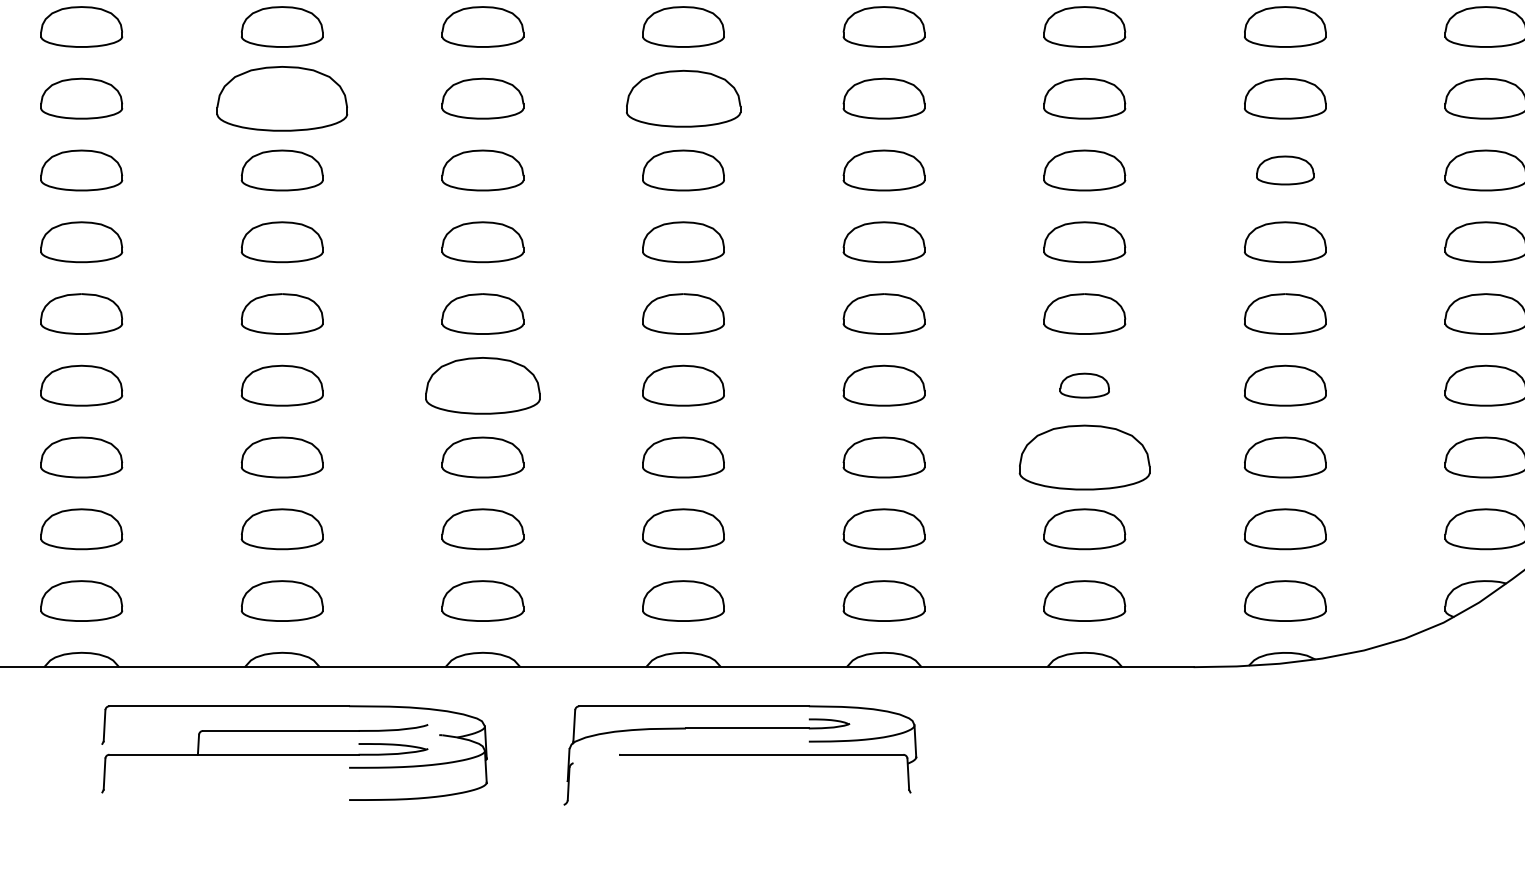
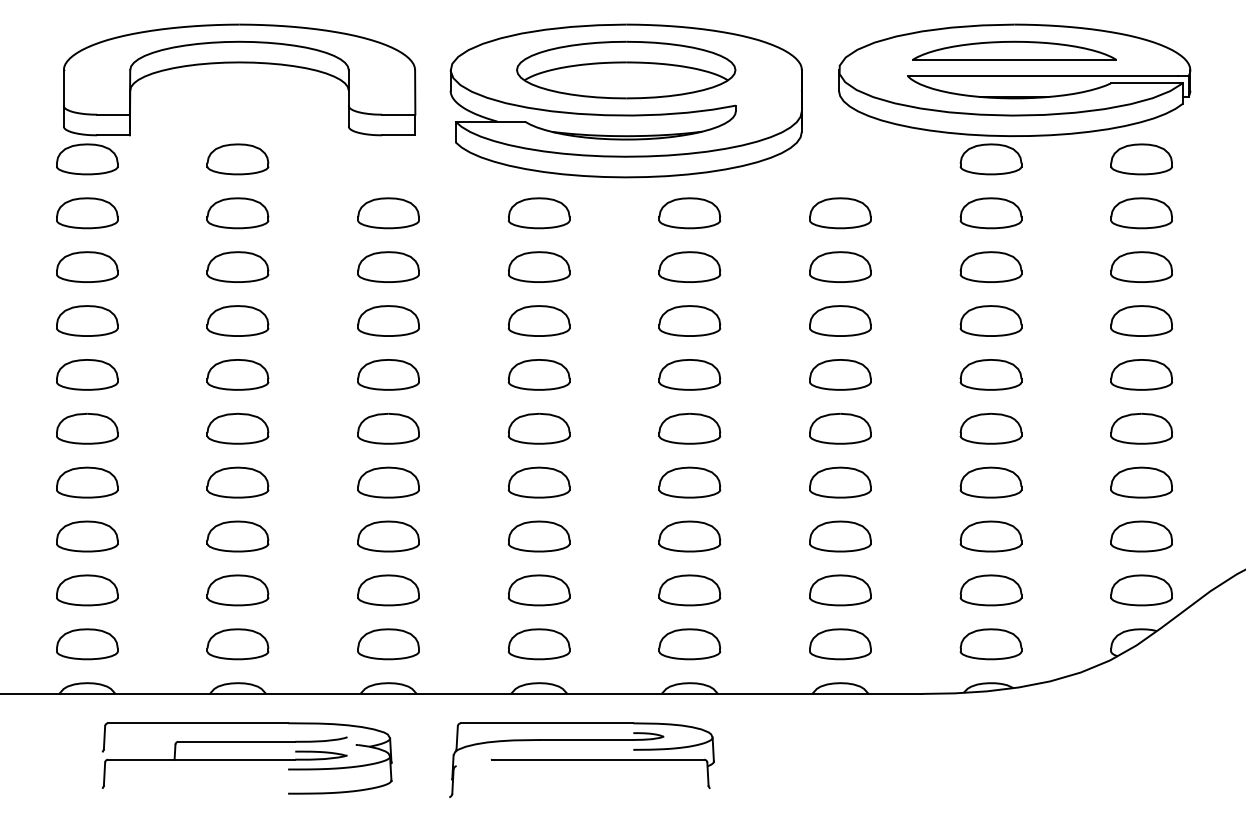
part: (281, 97) -> (237, 266), size x0.62
part: (682, 97) -> (538, 266), size x0.71
part: (1284, 169) -> (990, 320), size x1.43
part: (482, 385) -> (388, 482), size x0.71
part: (1084, 385) -> (840, 482), size x1.67
part: (1084, 457) -> (840, 536), size x0.62

